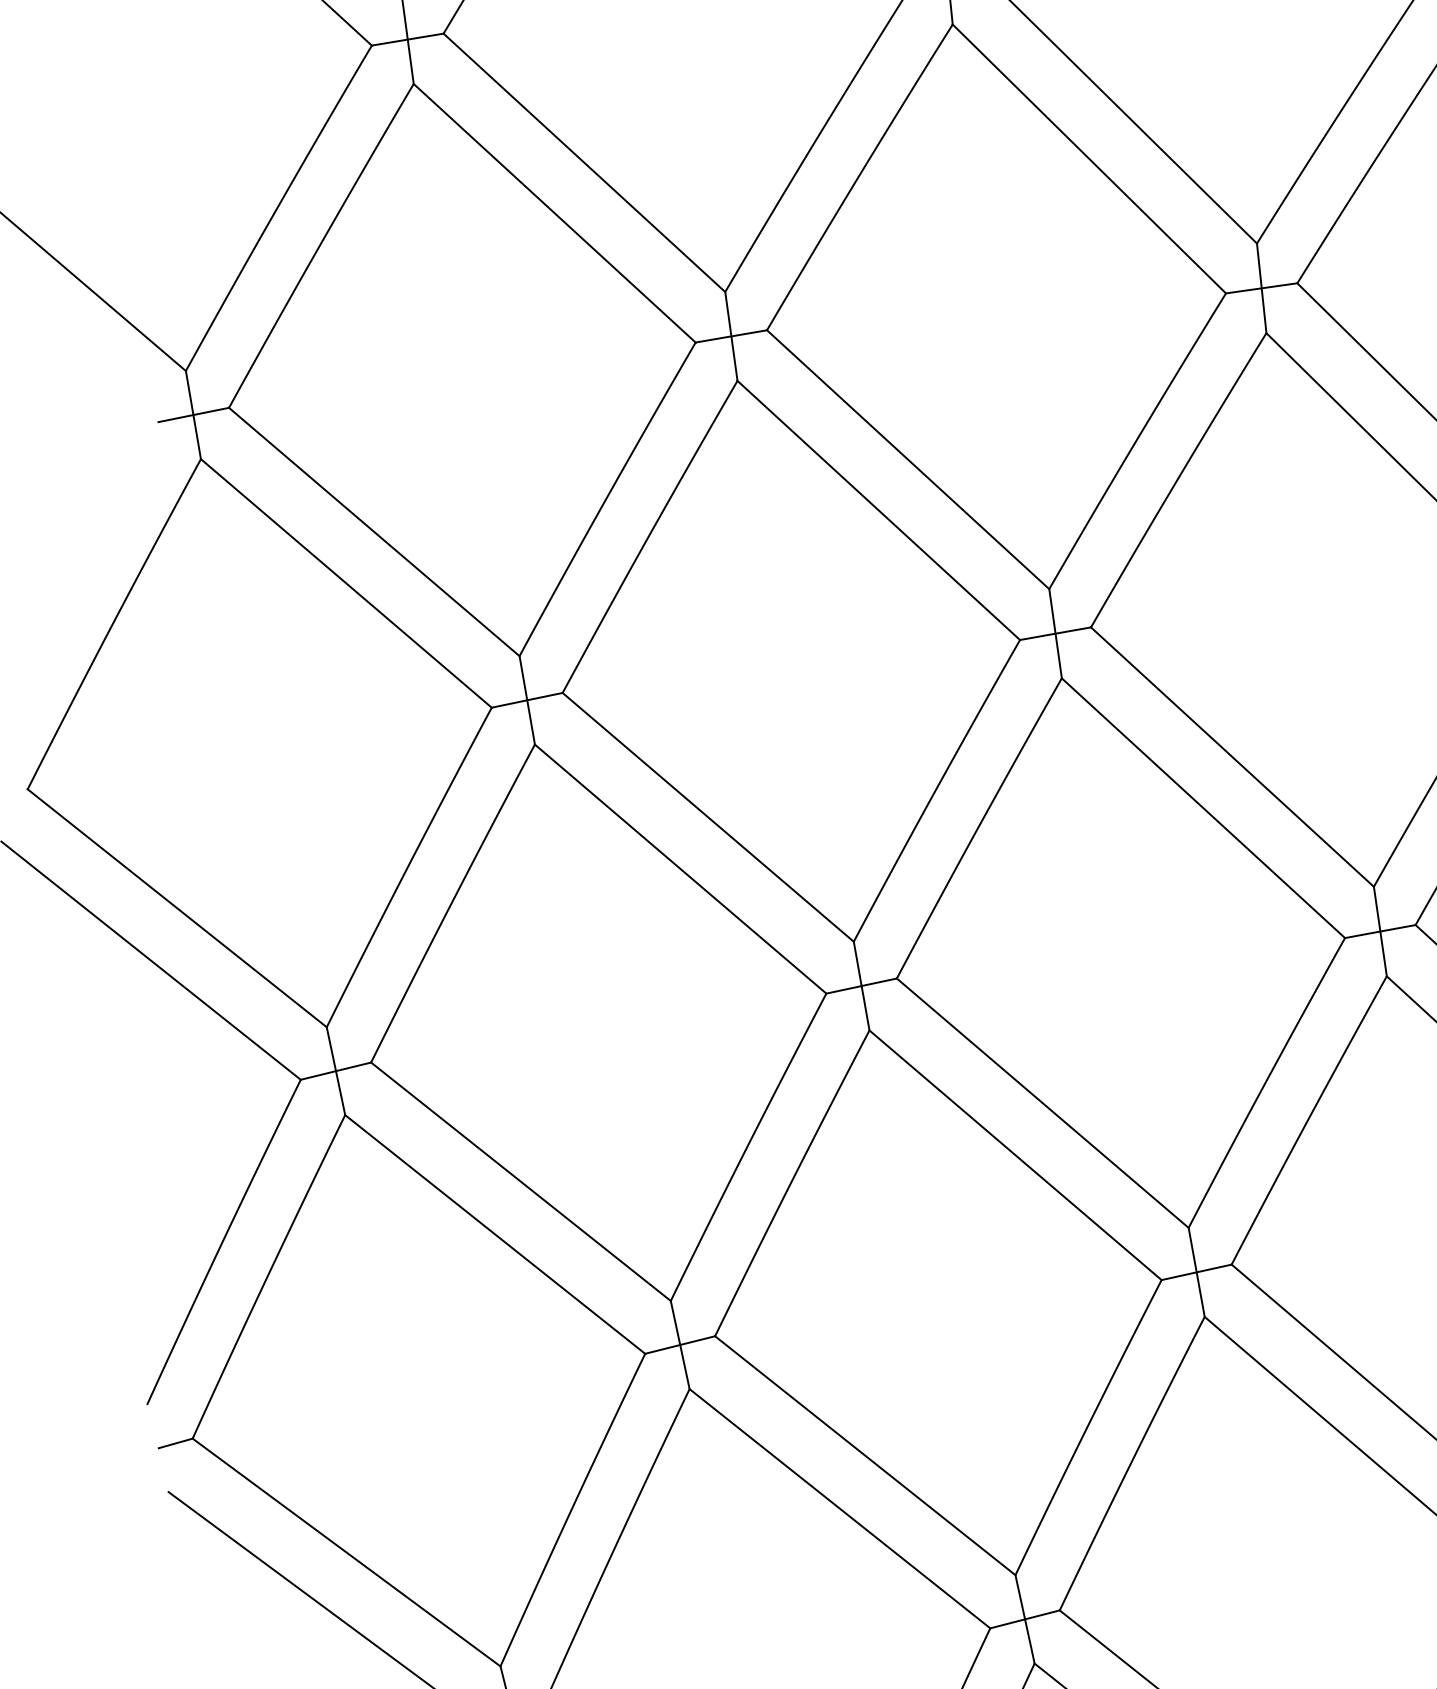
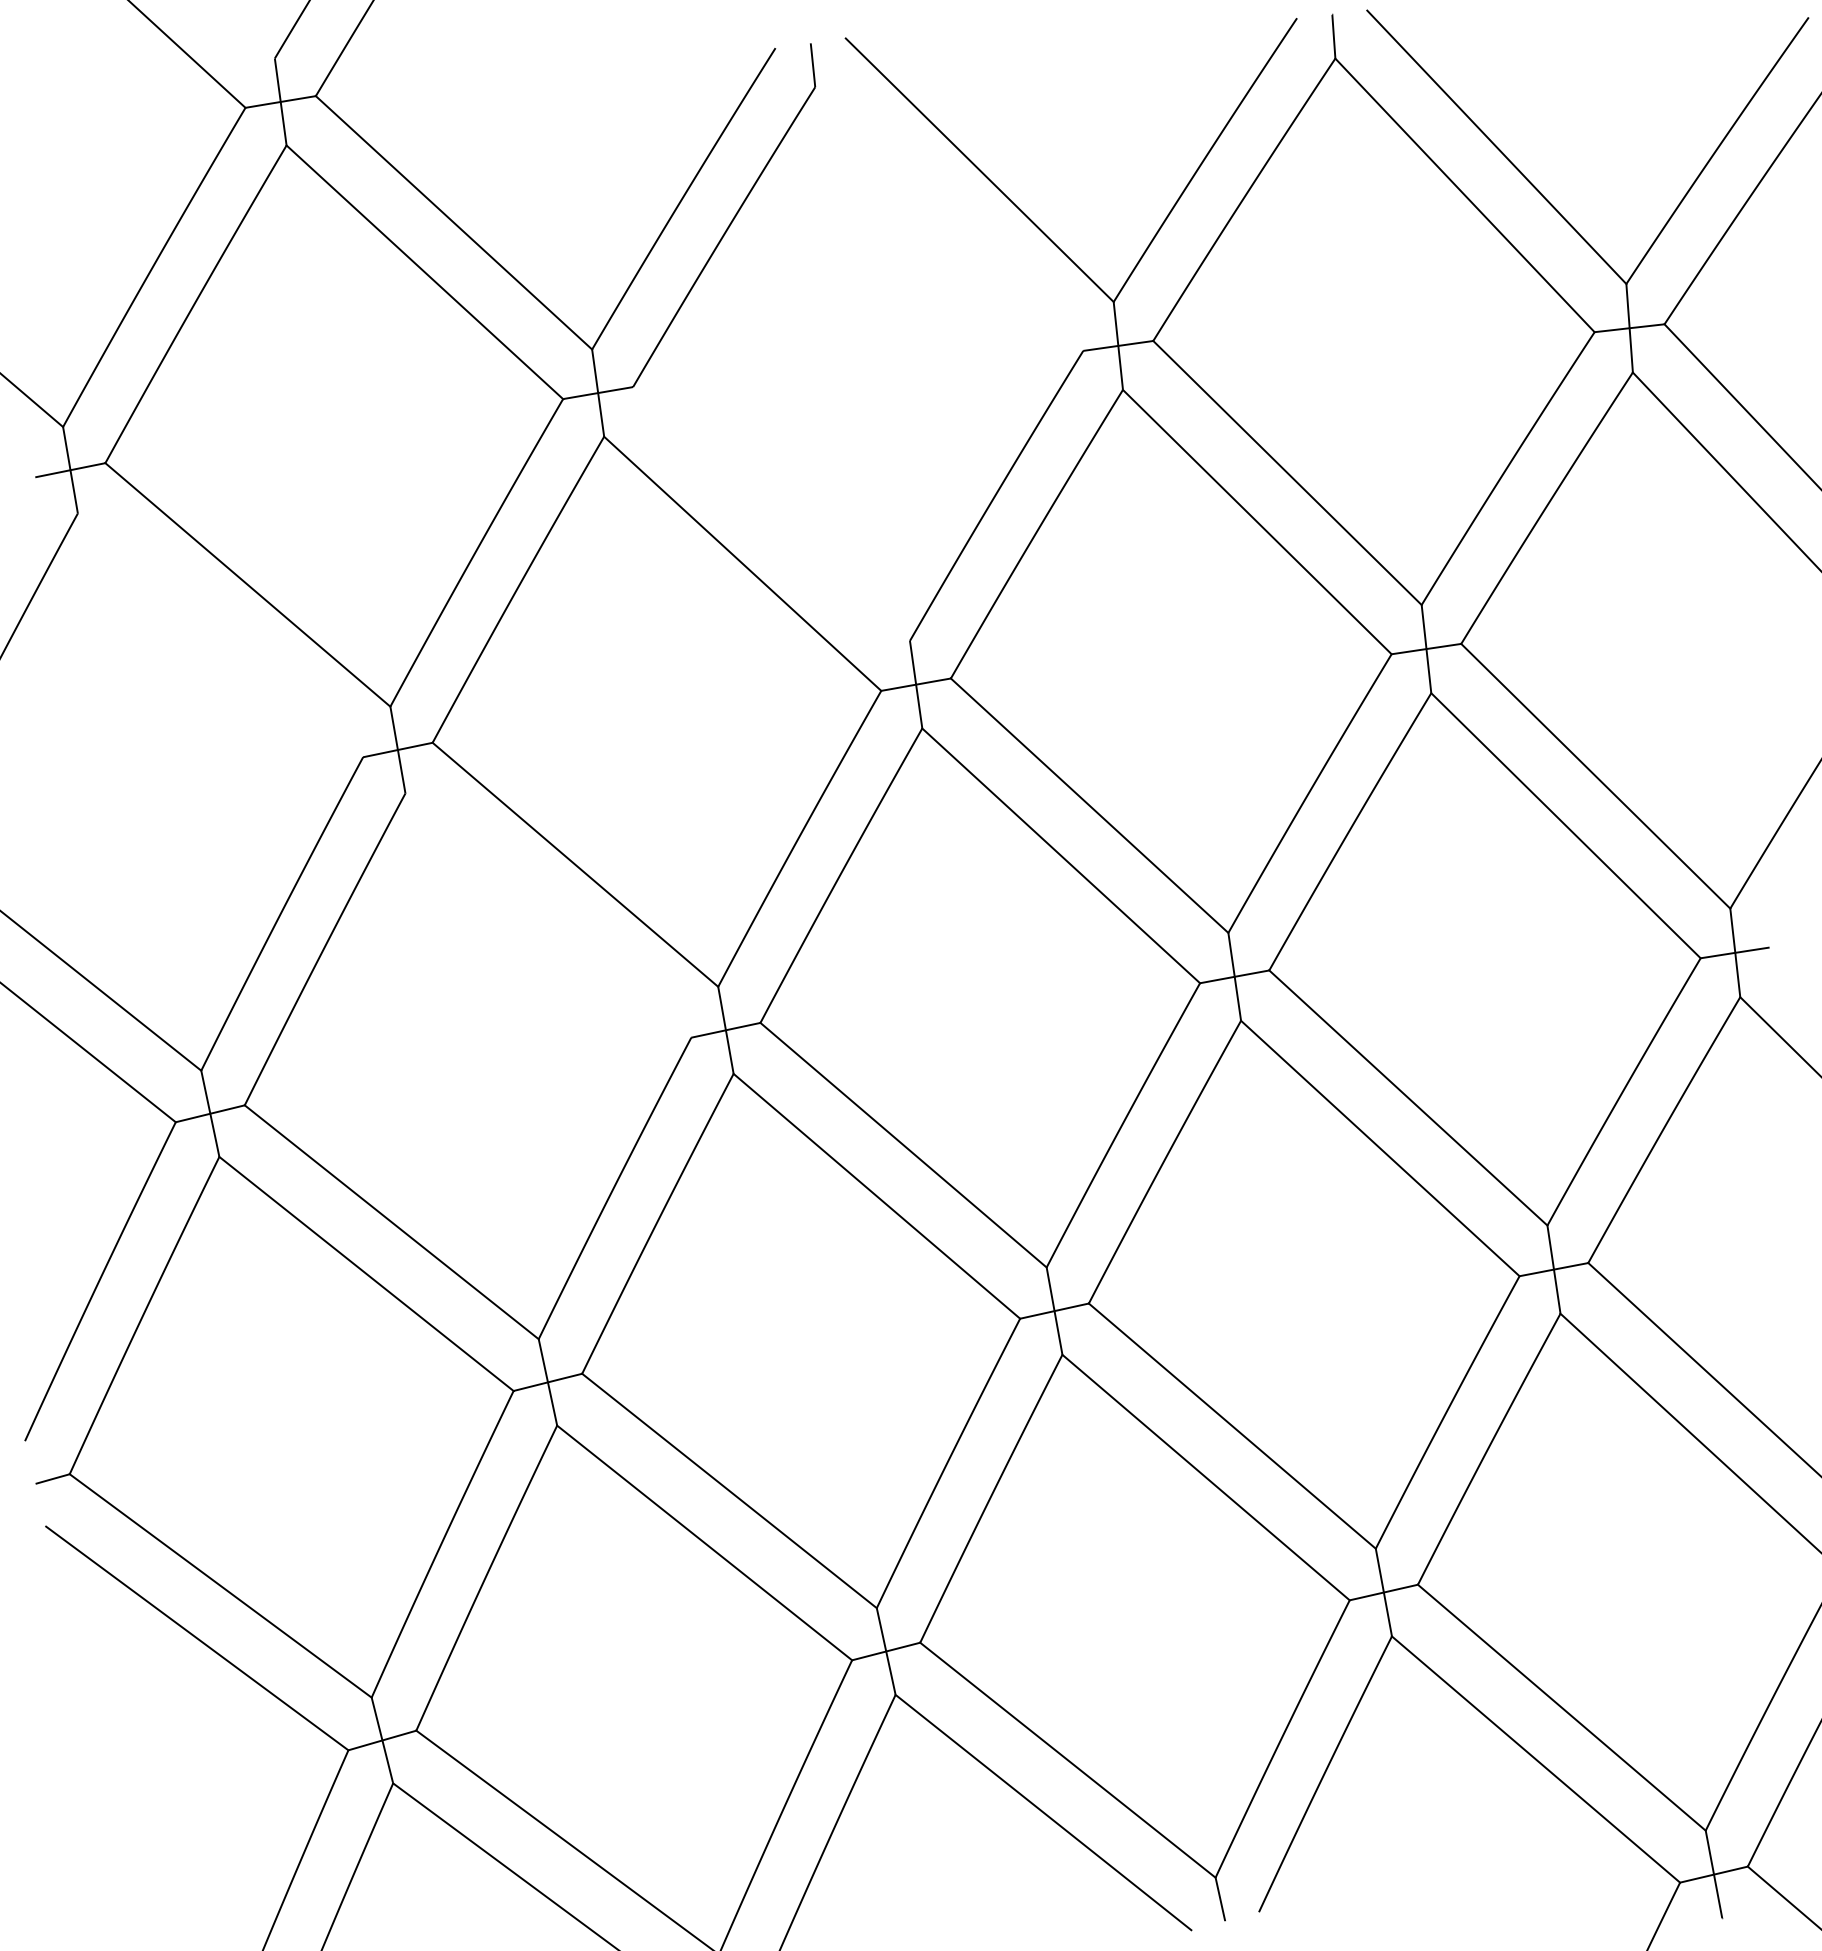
line: (1089, 158) -> (949, 218), removed
line: (907, 459) -> (770, 513), removed
line: (346, 583) -> (220, 635), removed
line: (680, 869) -> (548, 915), removed

